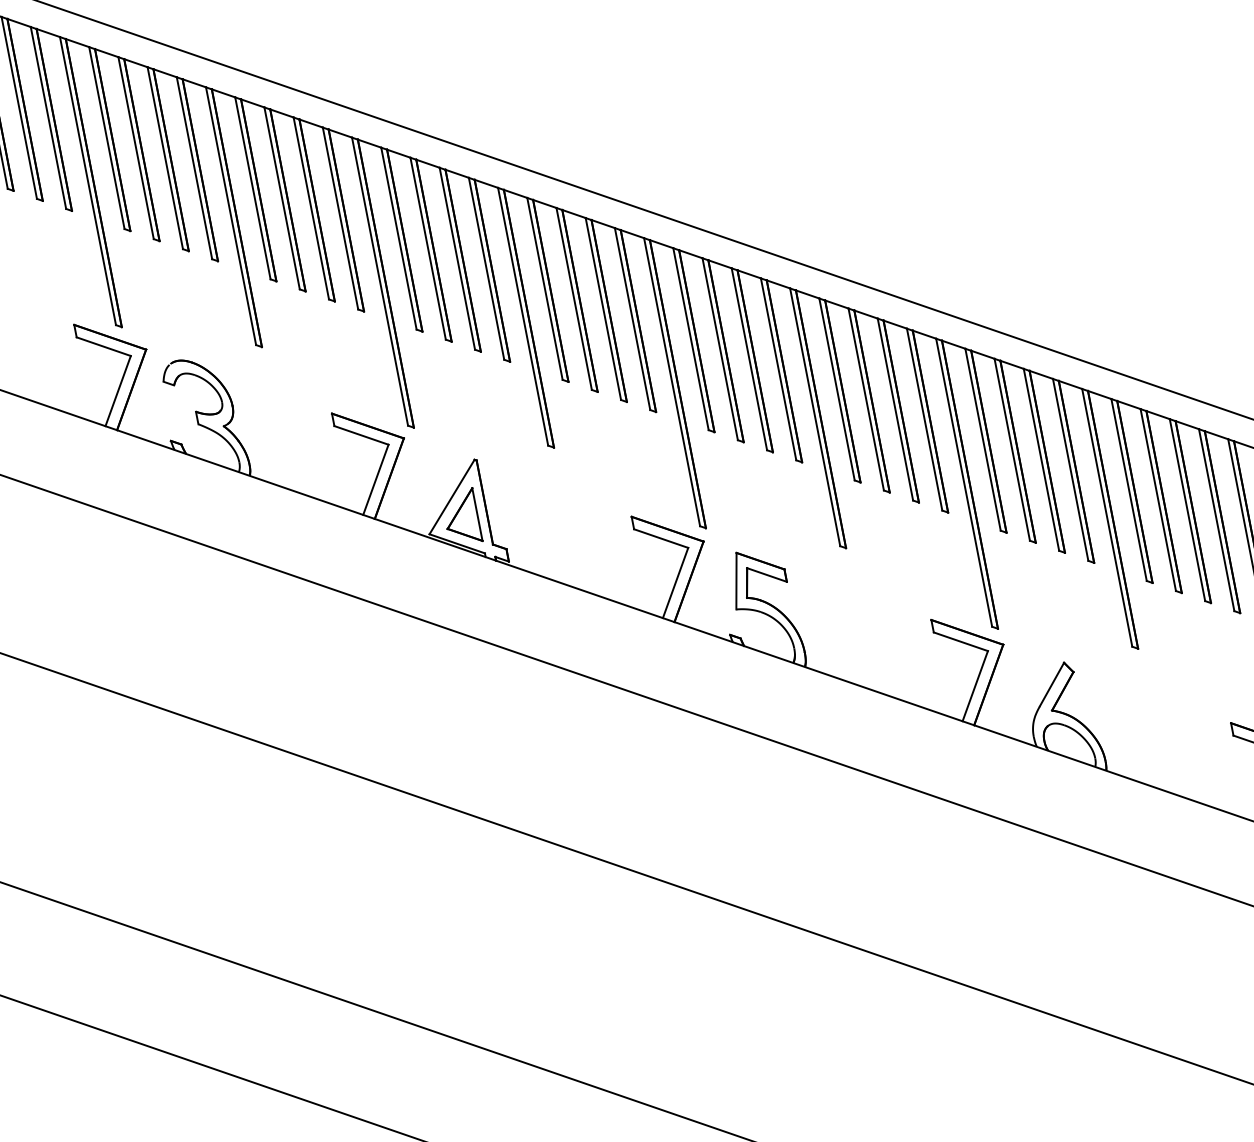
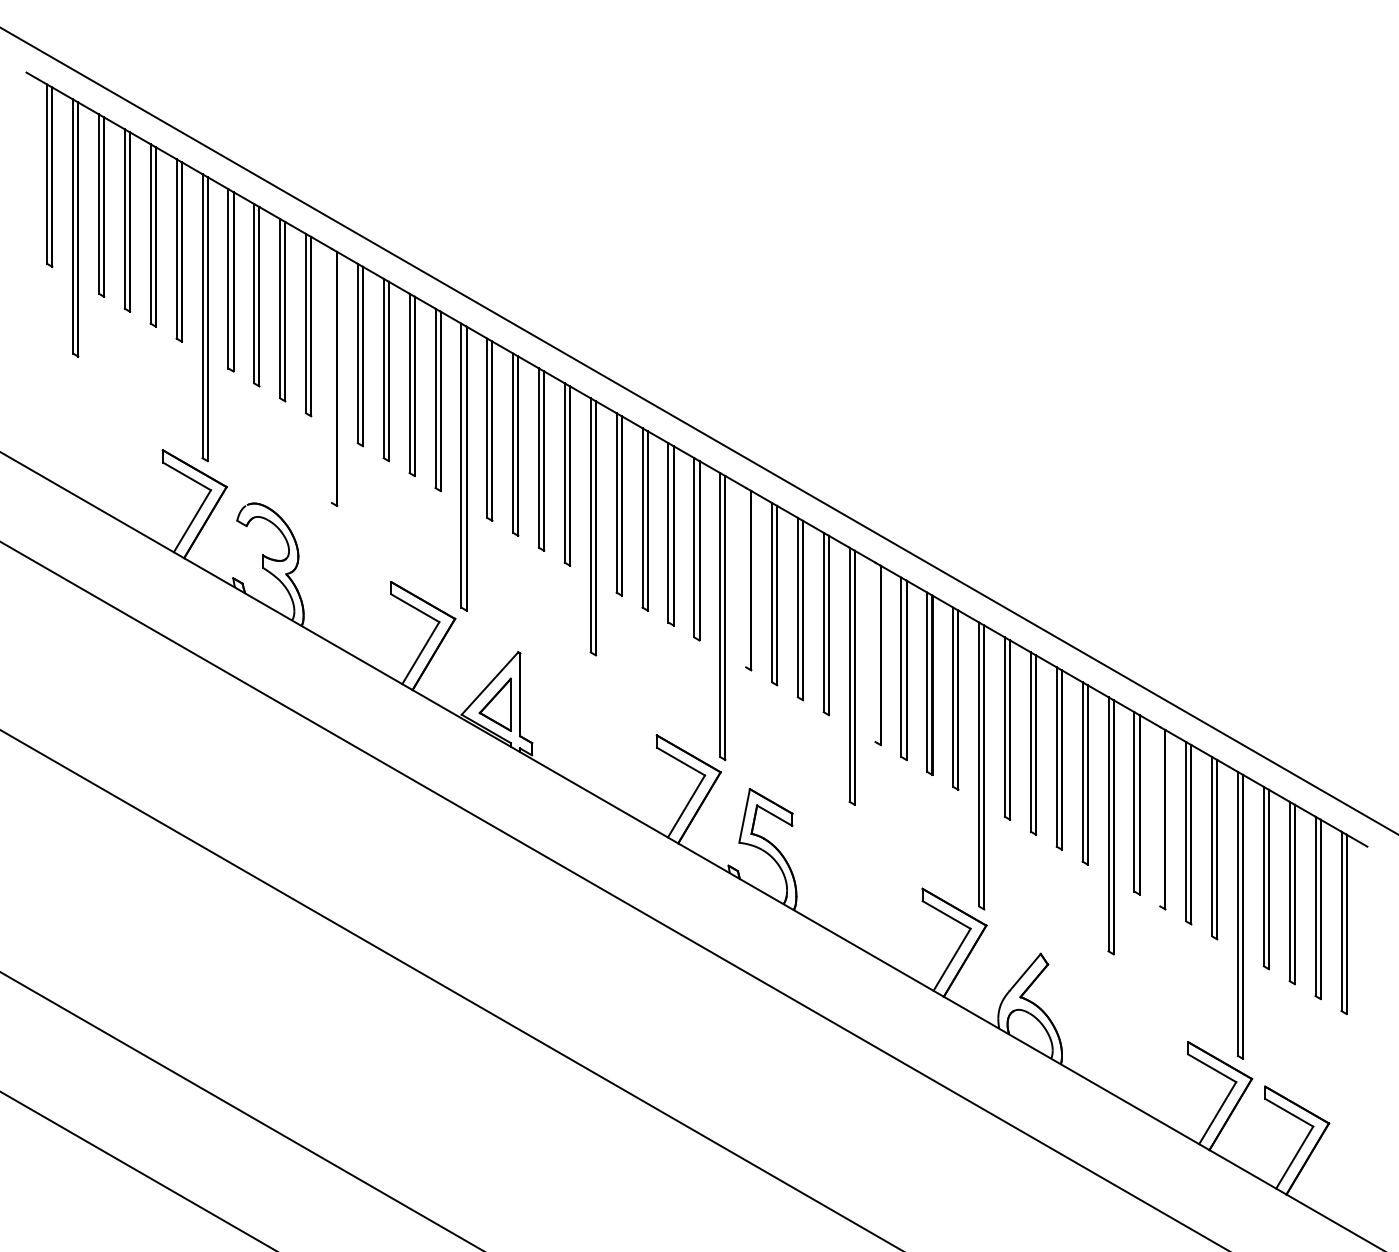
line: (230, 215) -> (331, 375), removed
line: (691, 338) -> (746, 577), removed
line: (836, 389) -> (875, 652), removed
line: (1158, 499) -> (1160, 816), removed

